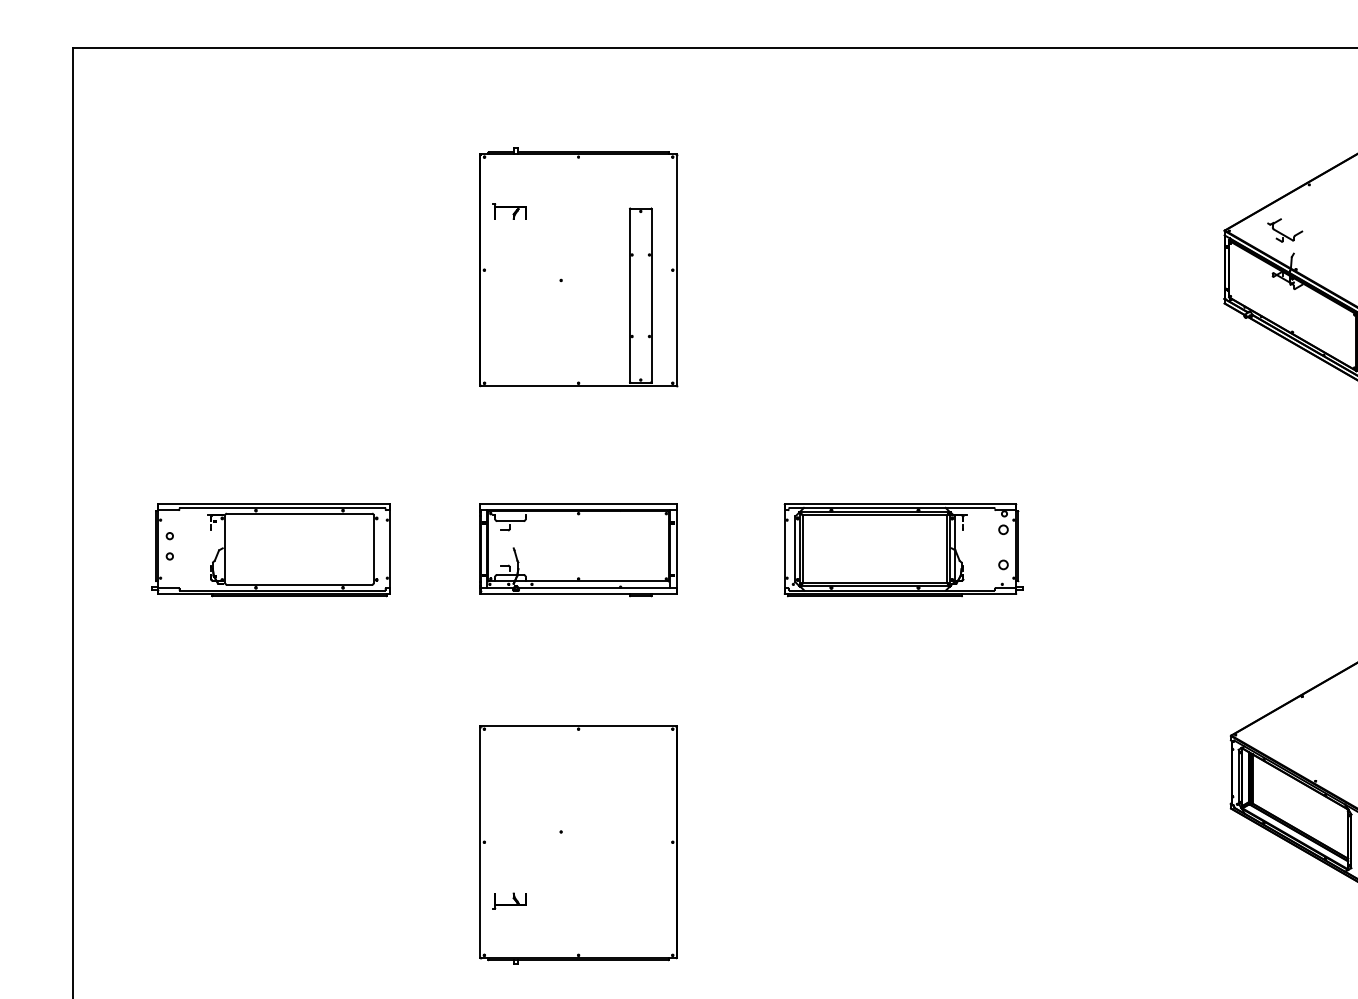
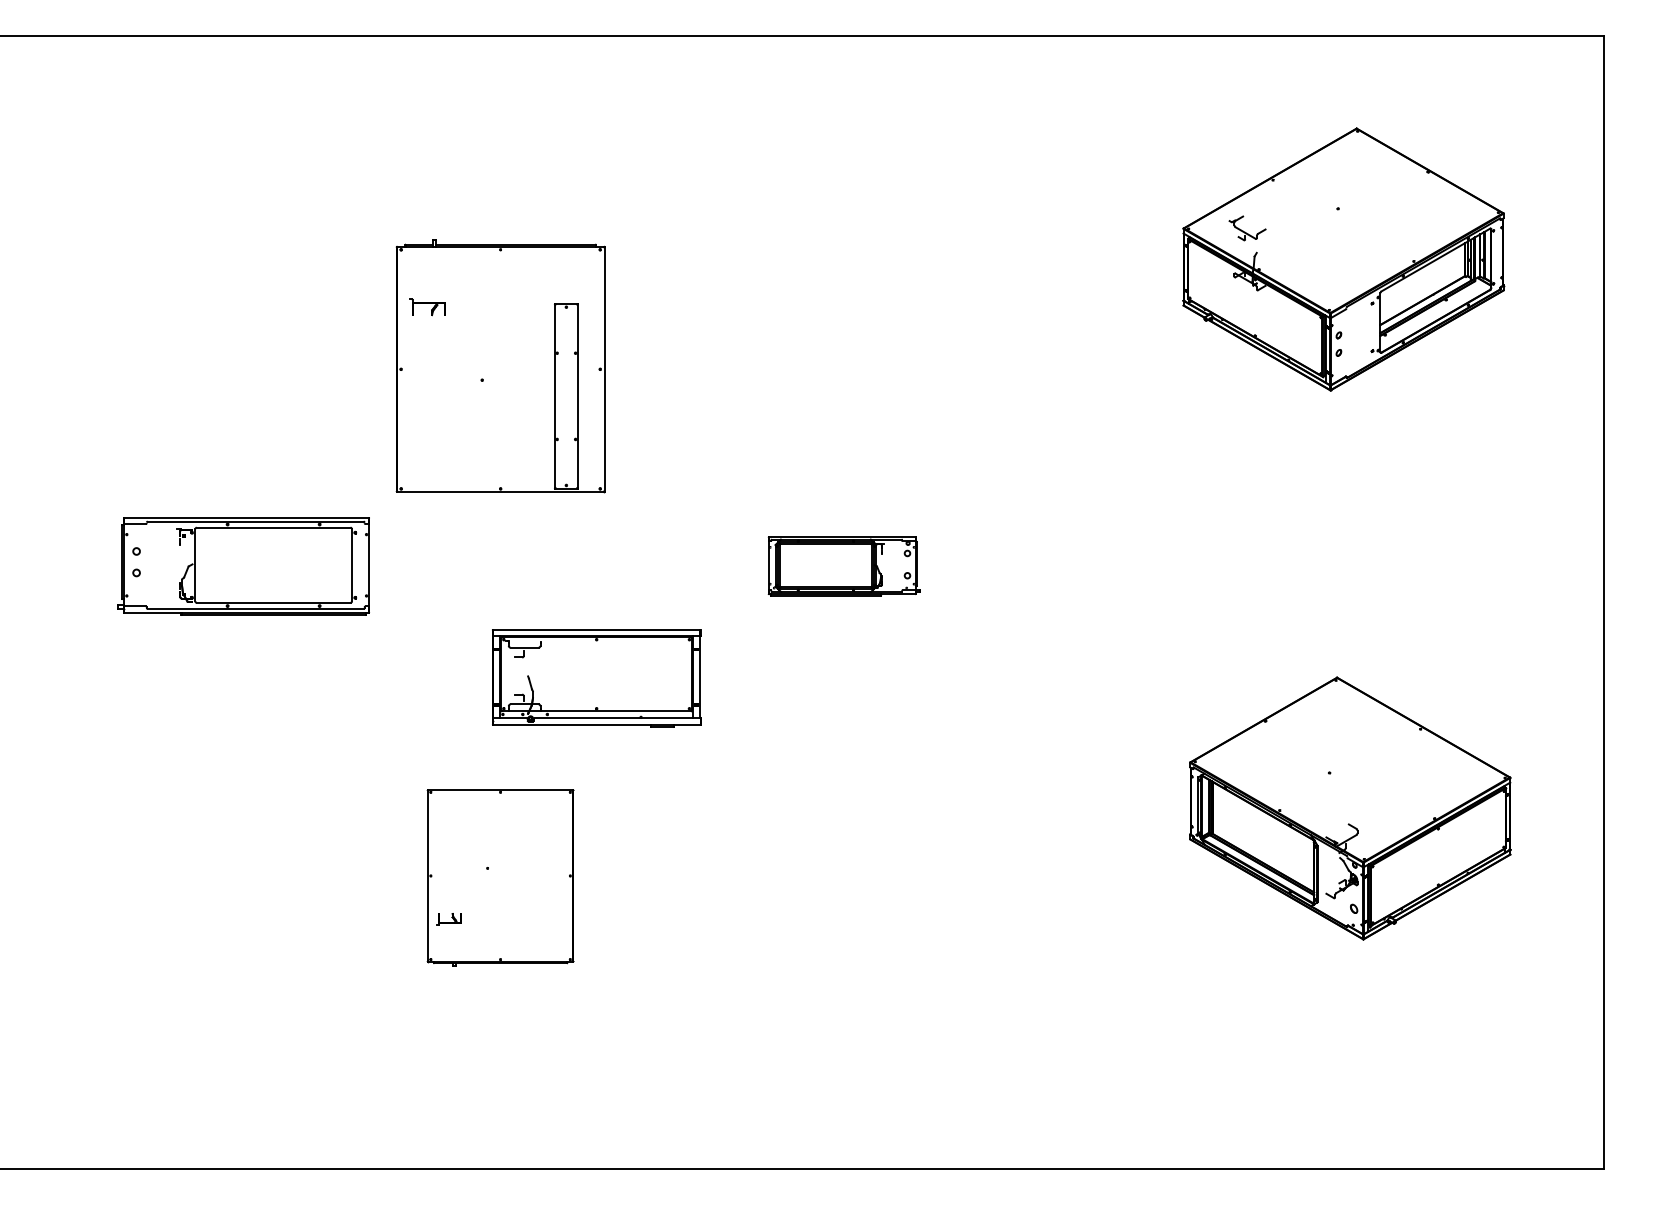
part: (578, 267) -> (500, 366), moved
part: (270, 550) -> (243, 566), moved
part: (578, 550) -> (596, 678), moved
part: (902, 550) -> (843, 566), size x0.6
part: (578, 844) -> (500, 877), size x0.7

